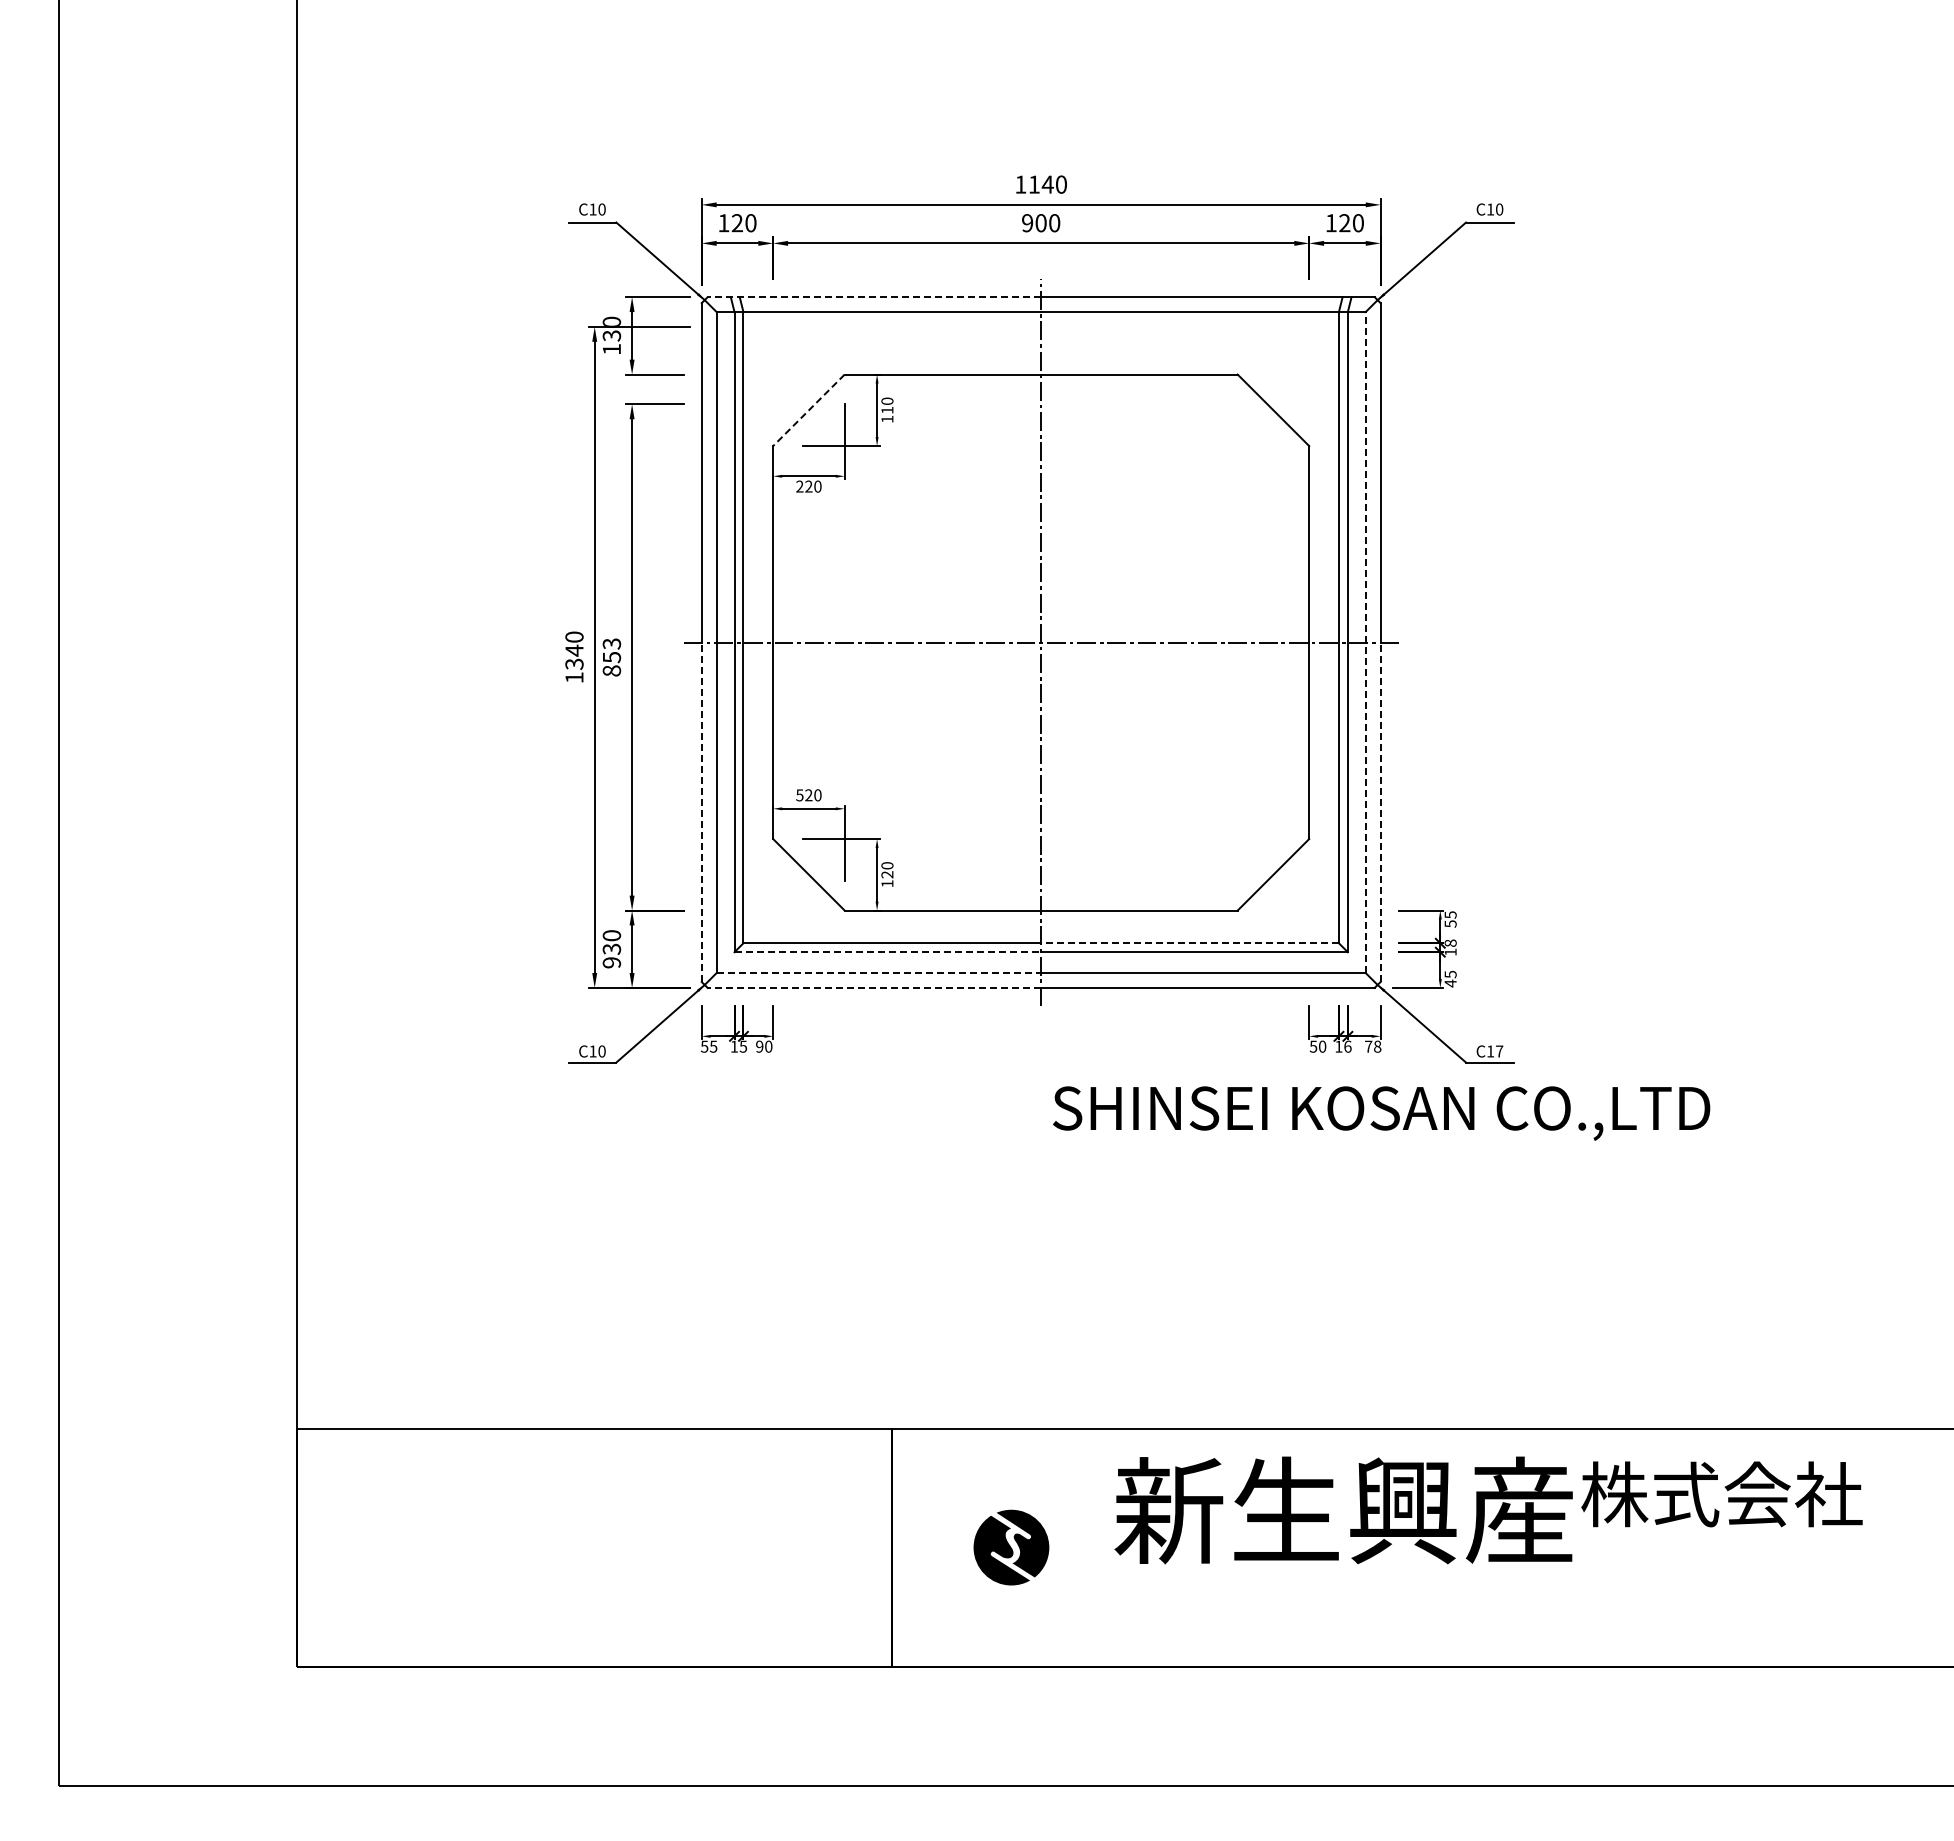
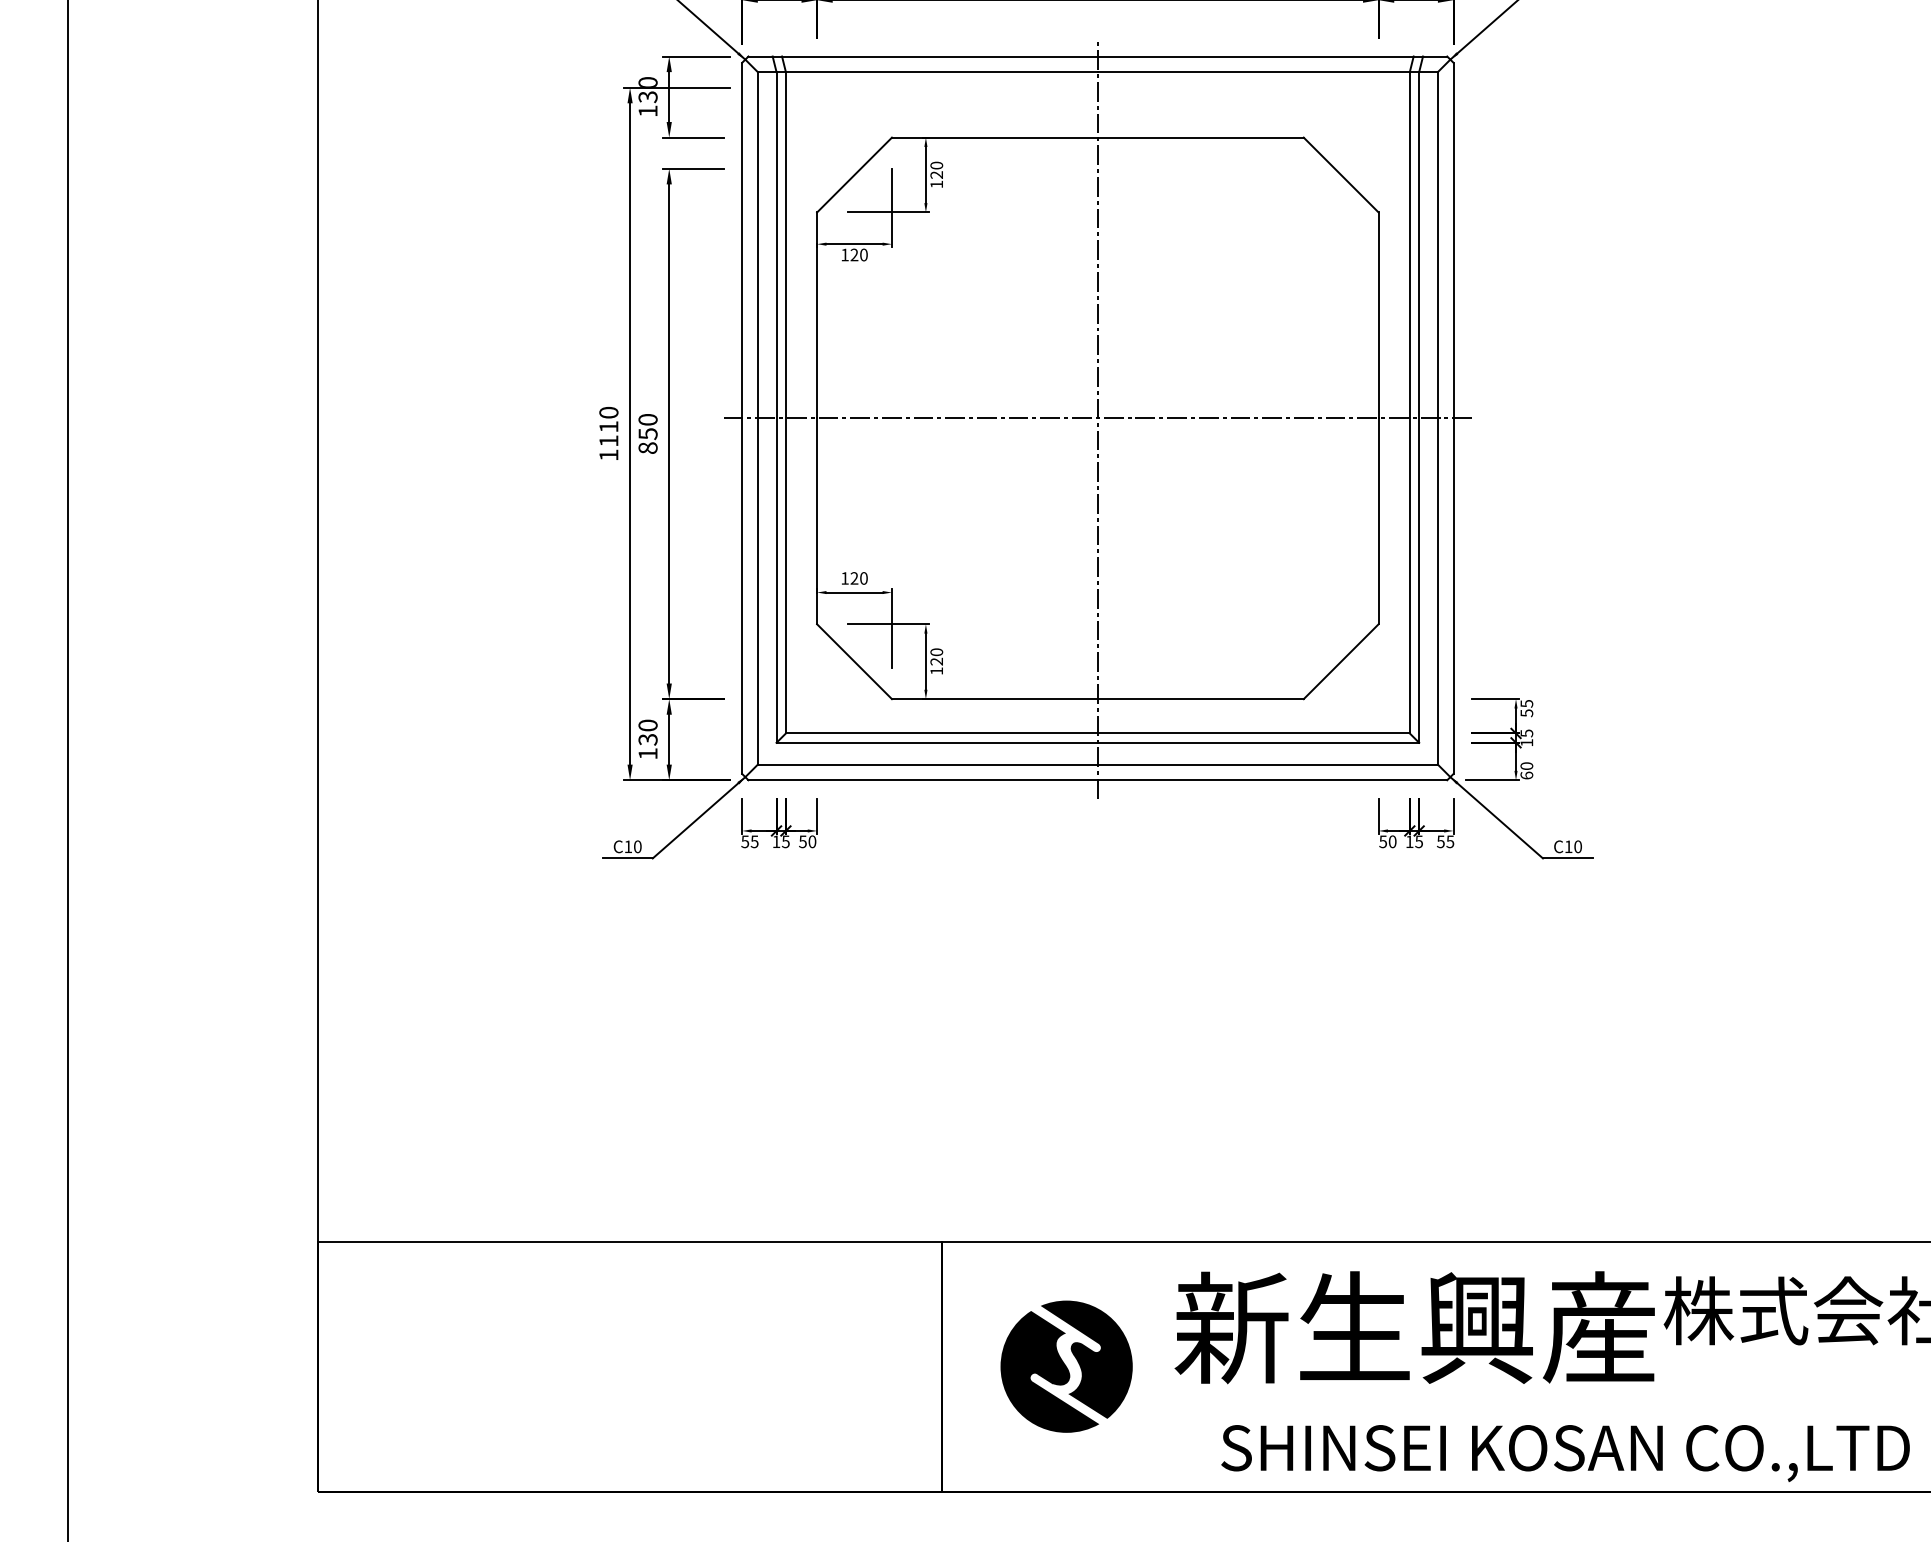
line: (874, 297) -> (923, 56), dashed -> solid
text: (887, 409) -> (936, 174), 110 -> 120
line: (808, 410) -> (854, 175), dashed -> solid
text: (799, 486) -> (844, 254), 220 -> 120
line: (1365, 642) -> (1437, 418), dashed -> solid
text: (611, 643) -> (647, 419), 853 -> 850
text: (574, 656) -> (608, 432), 1340 -> 1110
text: (799, 795) -> (844, 578), 520 -> 120
line: (701, 812) -> (741, 596), dashed -> solid
line: (1380, 812) -> (1453, 596), dashed -> solid
line: (1190, 943) -> (1254, 733), dashed -> solid
text: (1450, 943) -> (1526, 733), 18 -> 15
line: (888, 952) -> (937, 743), dashed -> solid
text: (611, 962) -> (647, 753), 930 -> 130
line: (879, 973) -> (928, 765), dashed -> solid
text: (1450, 978) -> (1526, 770), 45 -> 60
line: (874, 987) -> (923, 779), dashed -> solid
text: (759, 1046) -> (802, 841), 90 -> 50
text: (1347, 1046) -> (1418, 841), 16 -> 15
text: (1372, 1046) -> (1444, 841), 78 -> 55
text: (1499, 1051) -> (1578, 846), C17 -> C10
text: (1381, 1113) -> (1565, 1453), moved
part: (1011, 1547) -> (1066, 1366), size x1.67

